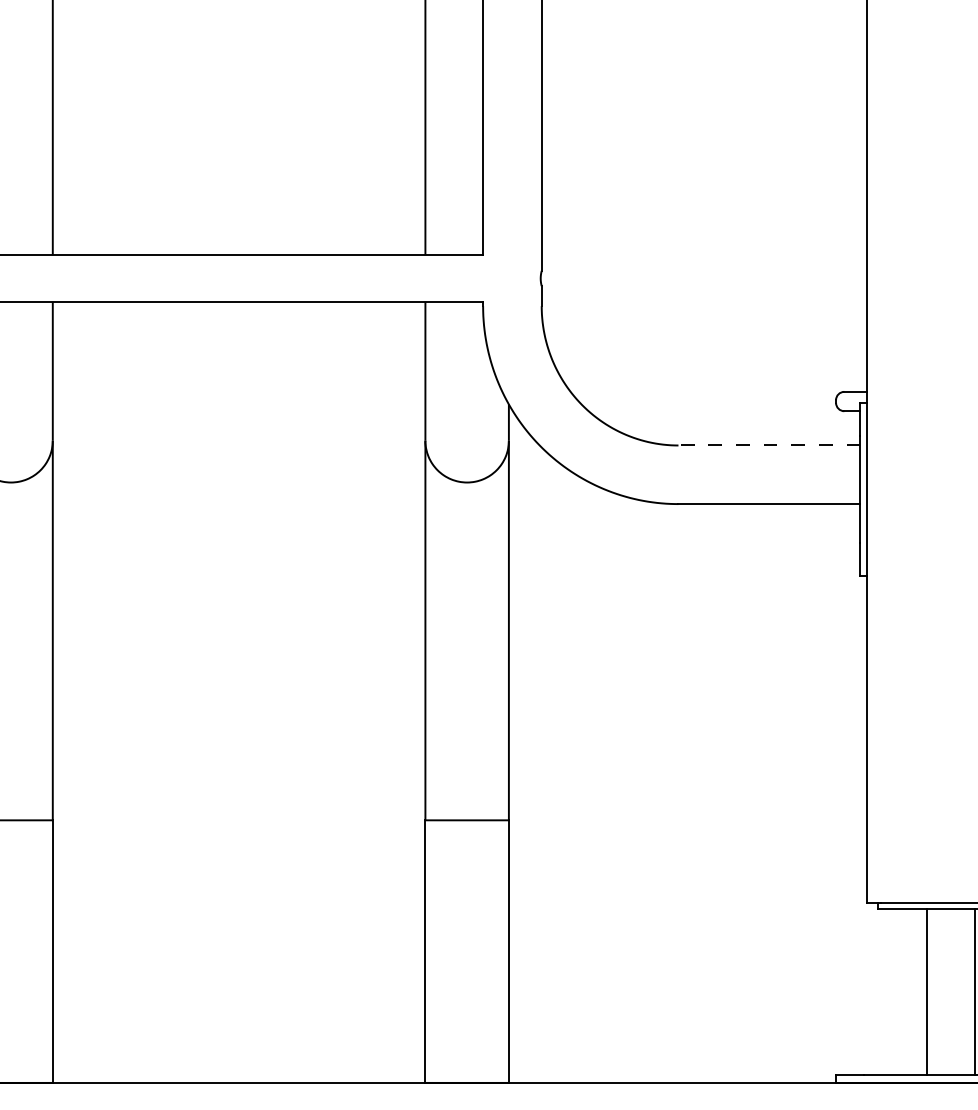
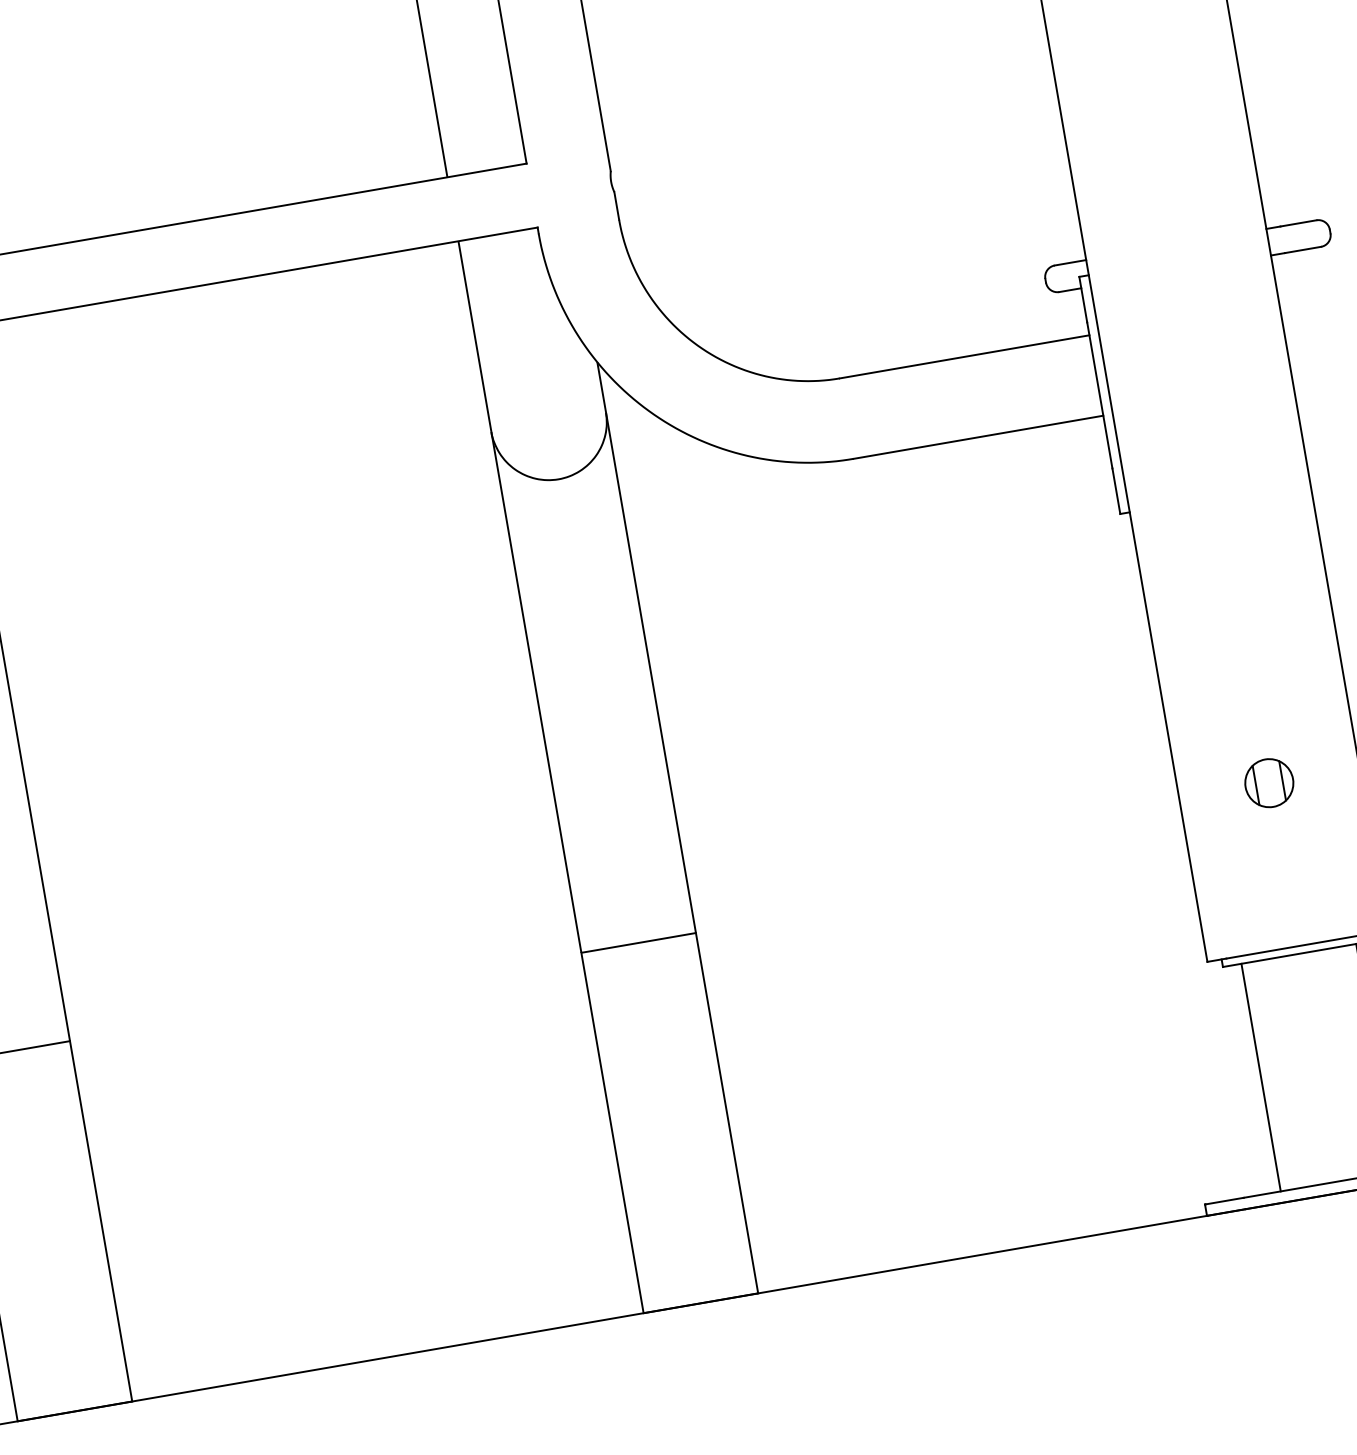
line: (769, 445) -> (964, 356), dashed -> solid
part: (932, 784) -> (1268, 783), added
line: (927, 991) -> (1261, 1077), moved

